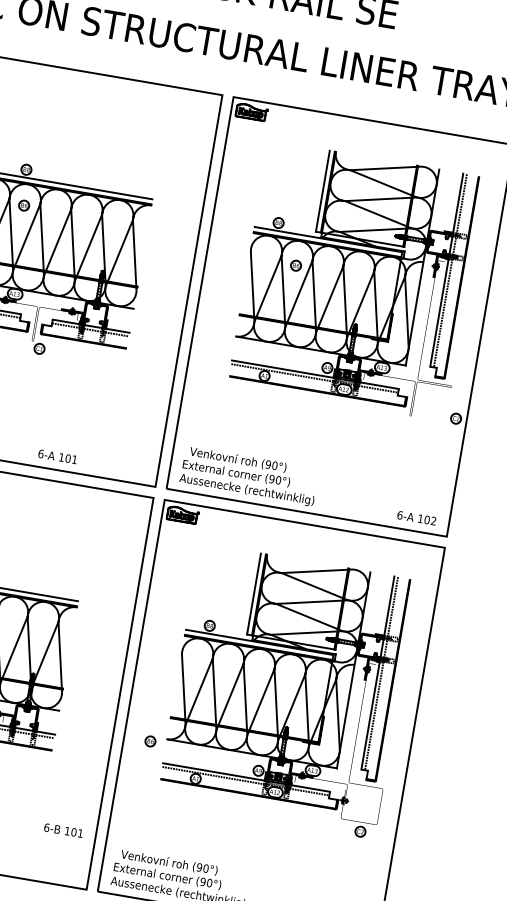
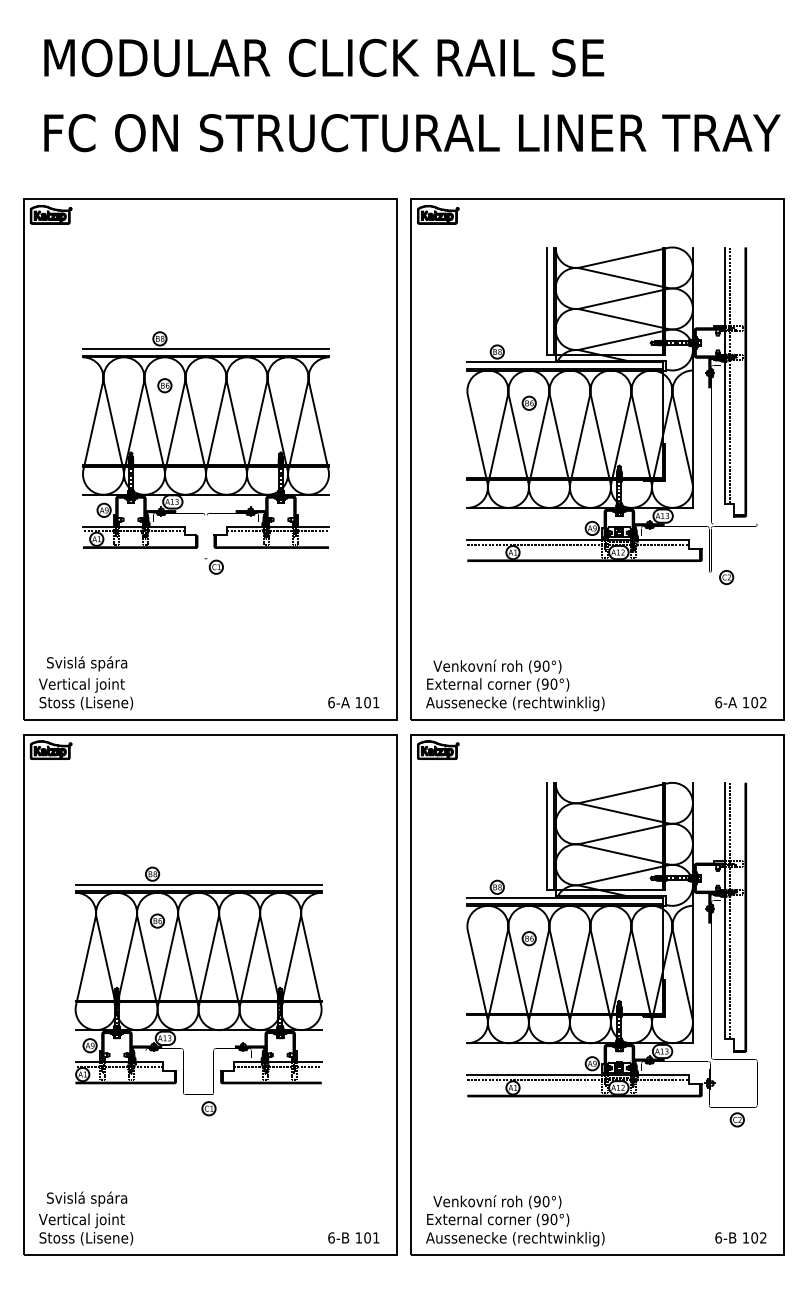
part: (455, 418) -> (726, 577), moved
text: (57, 456) -> (353, 702), moved
part: (149, 741) -> (528, 938), moved
text: (63, 830) -> (353, 1237), moved

